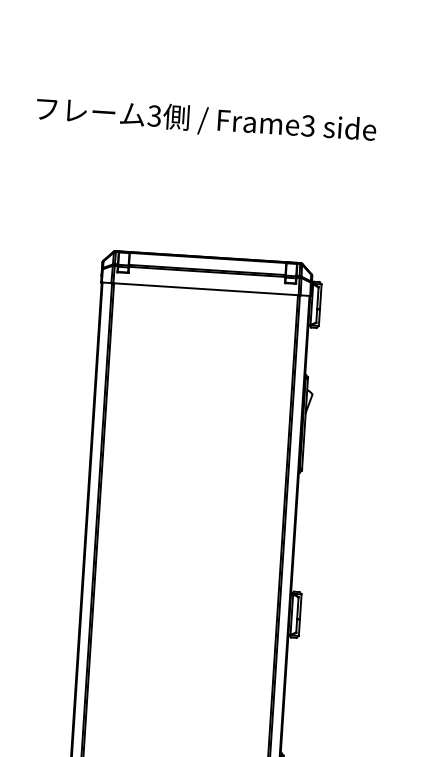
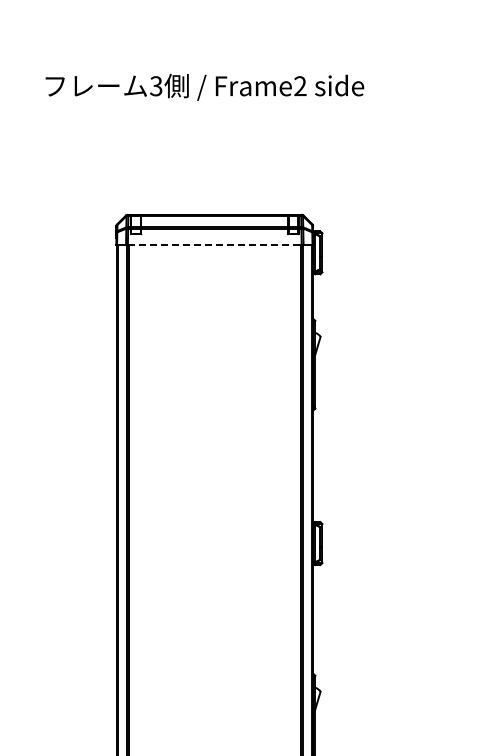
text: (308, 126) -> (300, 86), Frame3 -> Frame2
line: (205, 288) -> (214, 244), solid -> dashed

